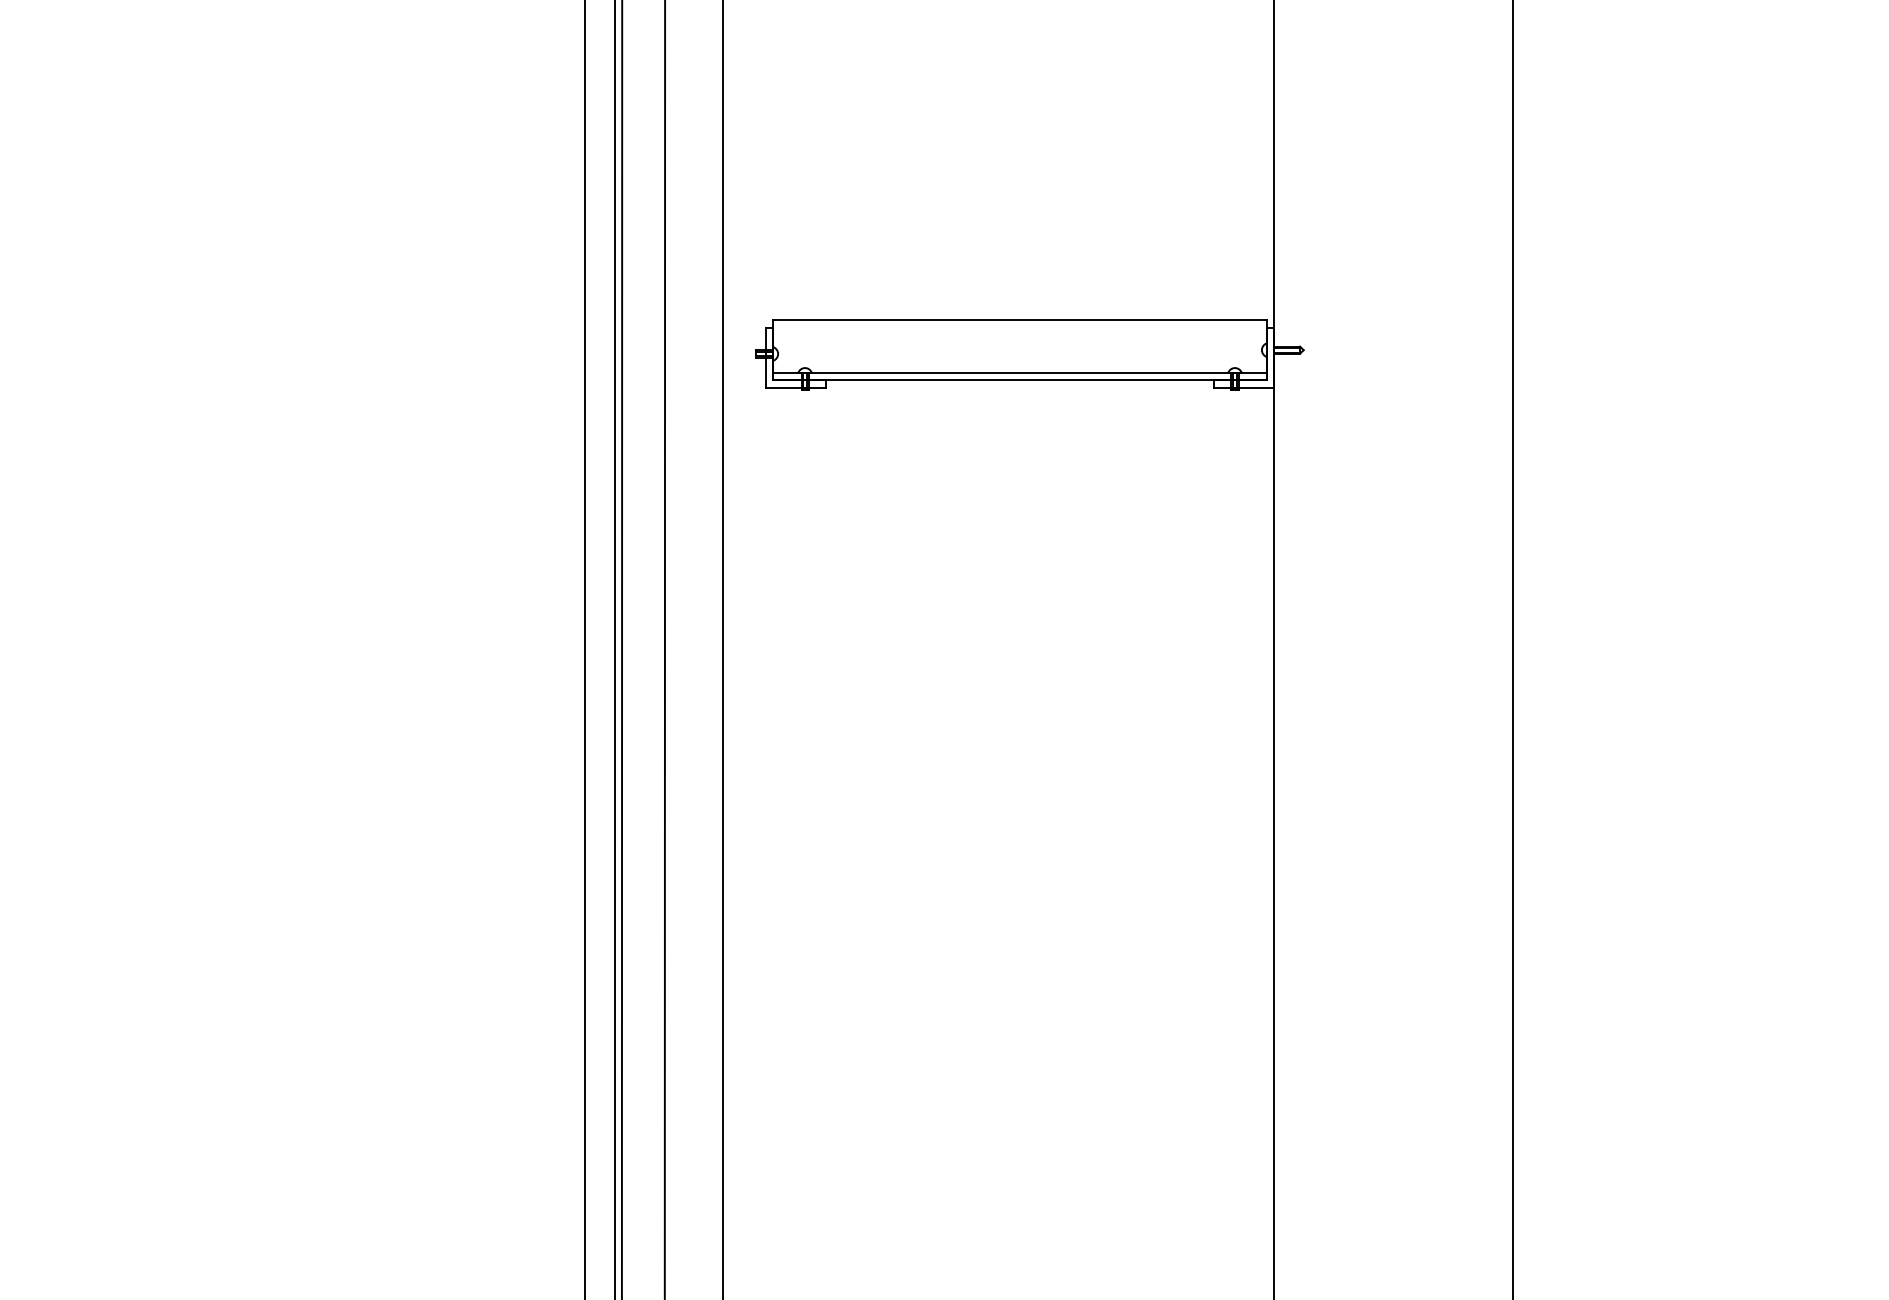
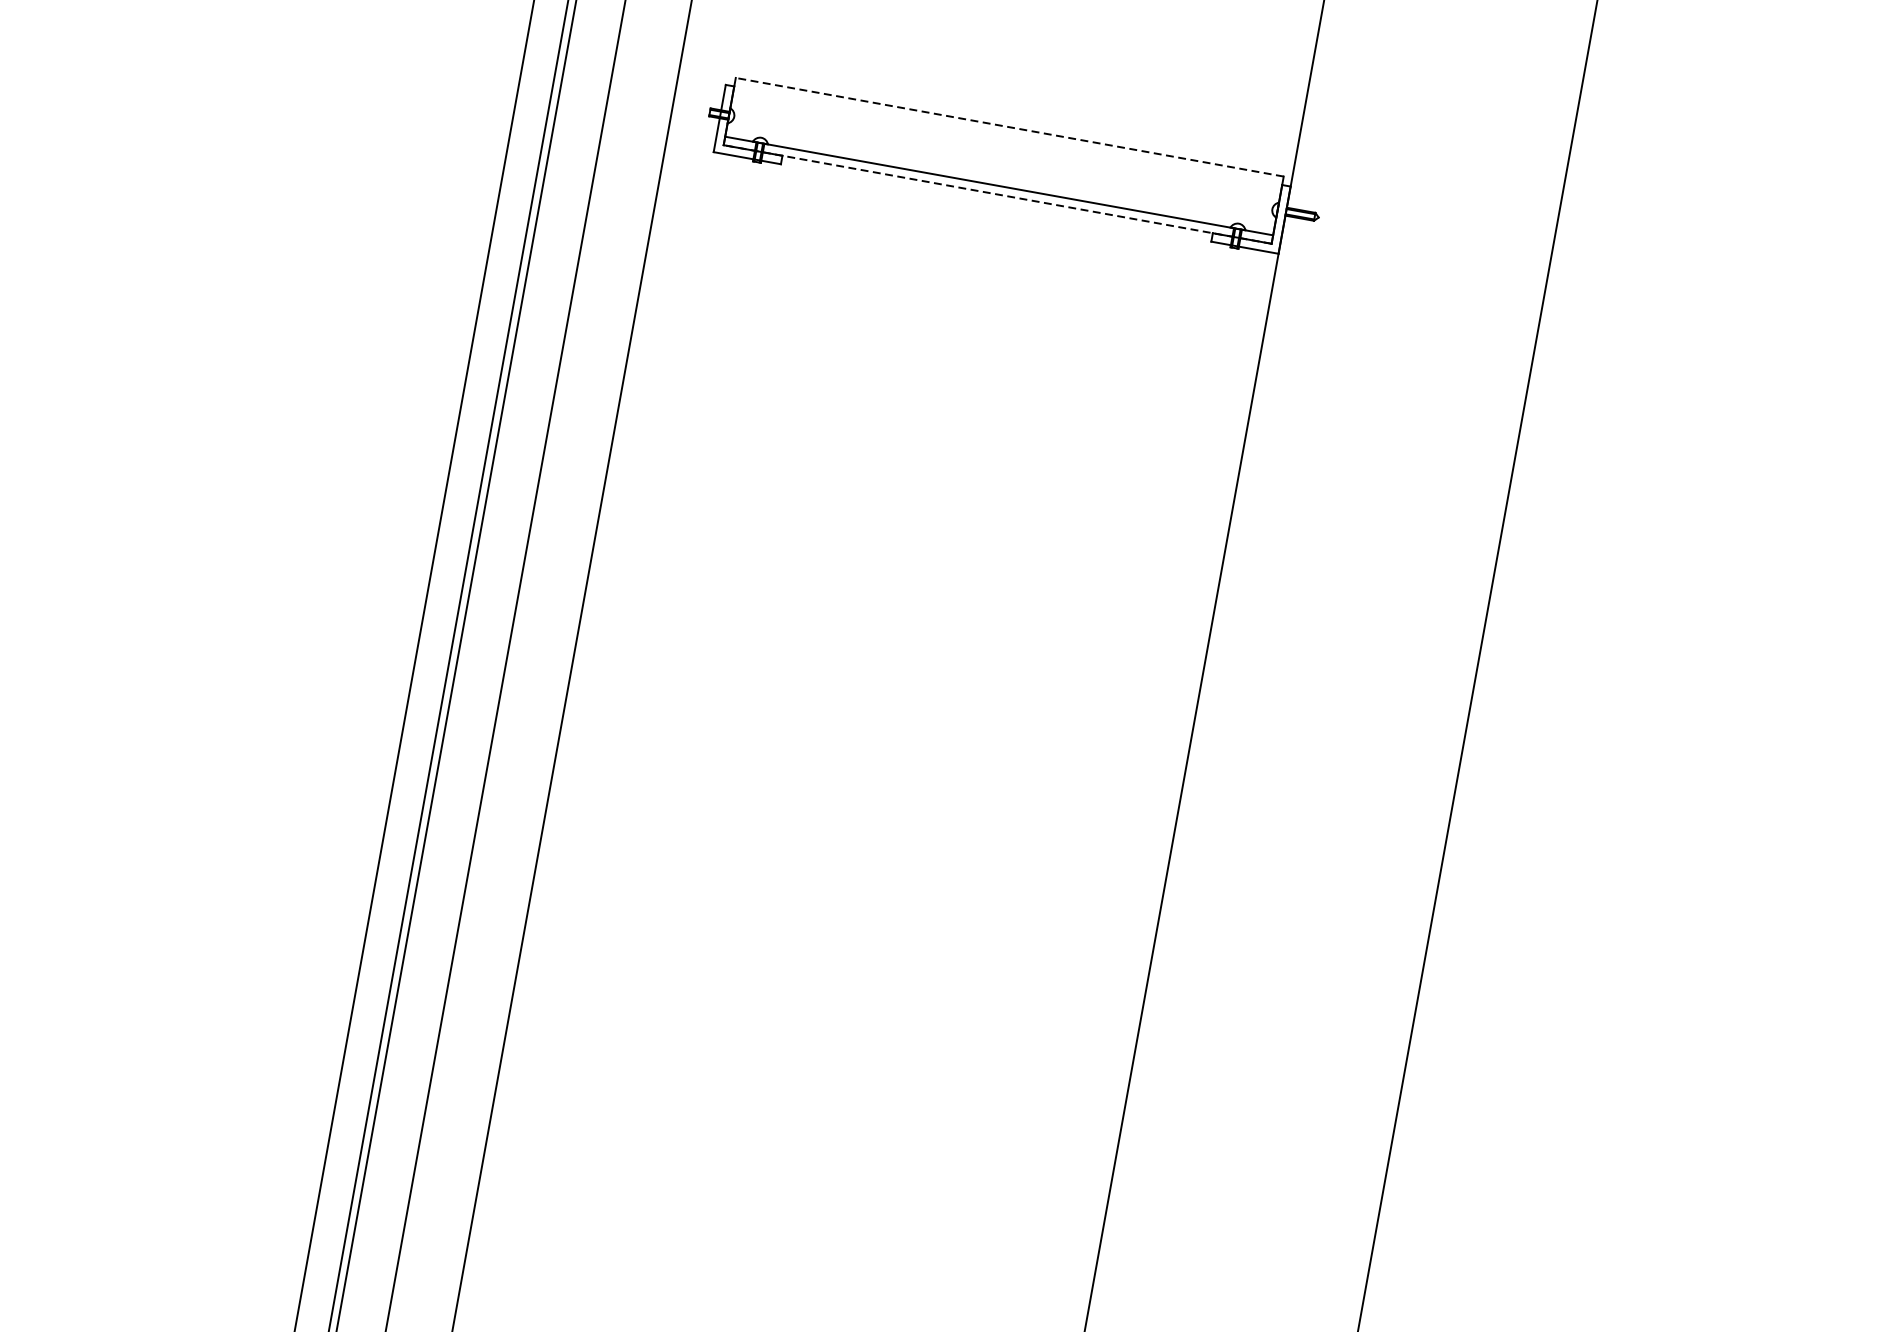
line: (1020, 319) -> (1010, 126), solid -> dashed
line: (1020, 380) -> (998, 194), solid -> dashed

